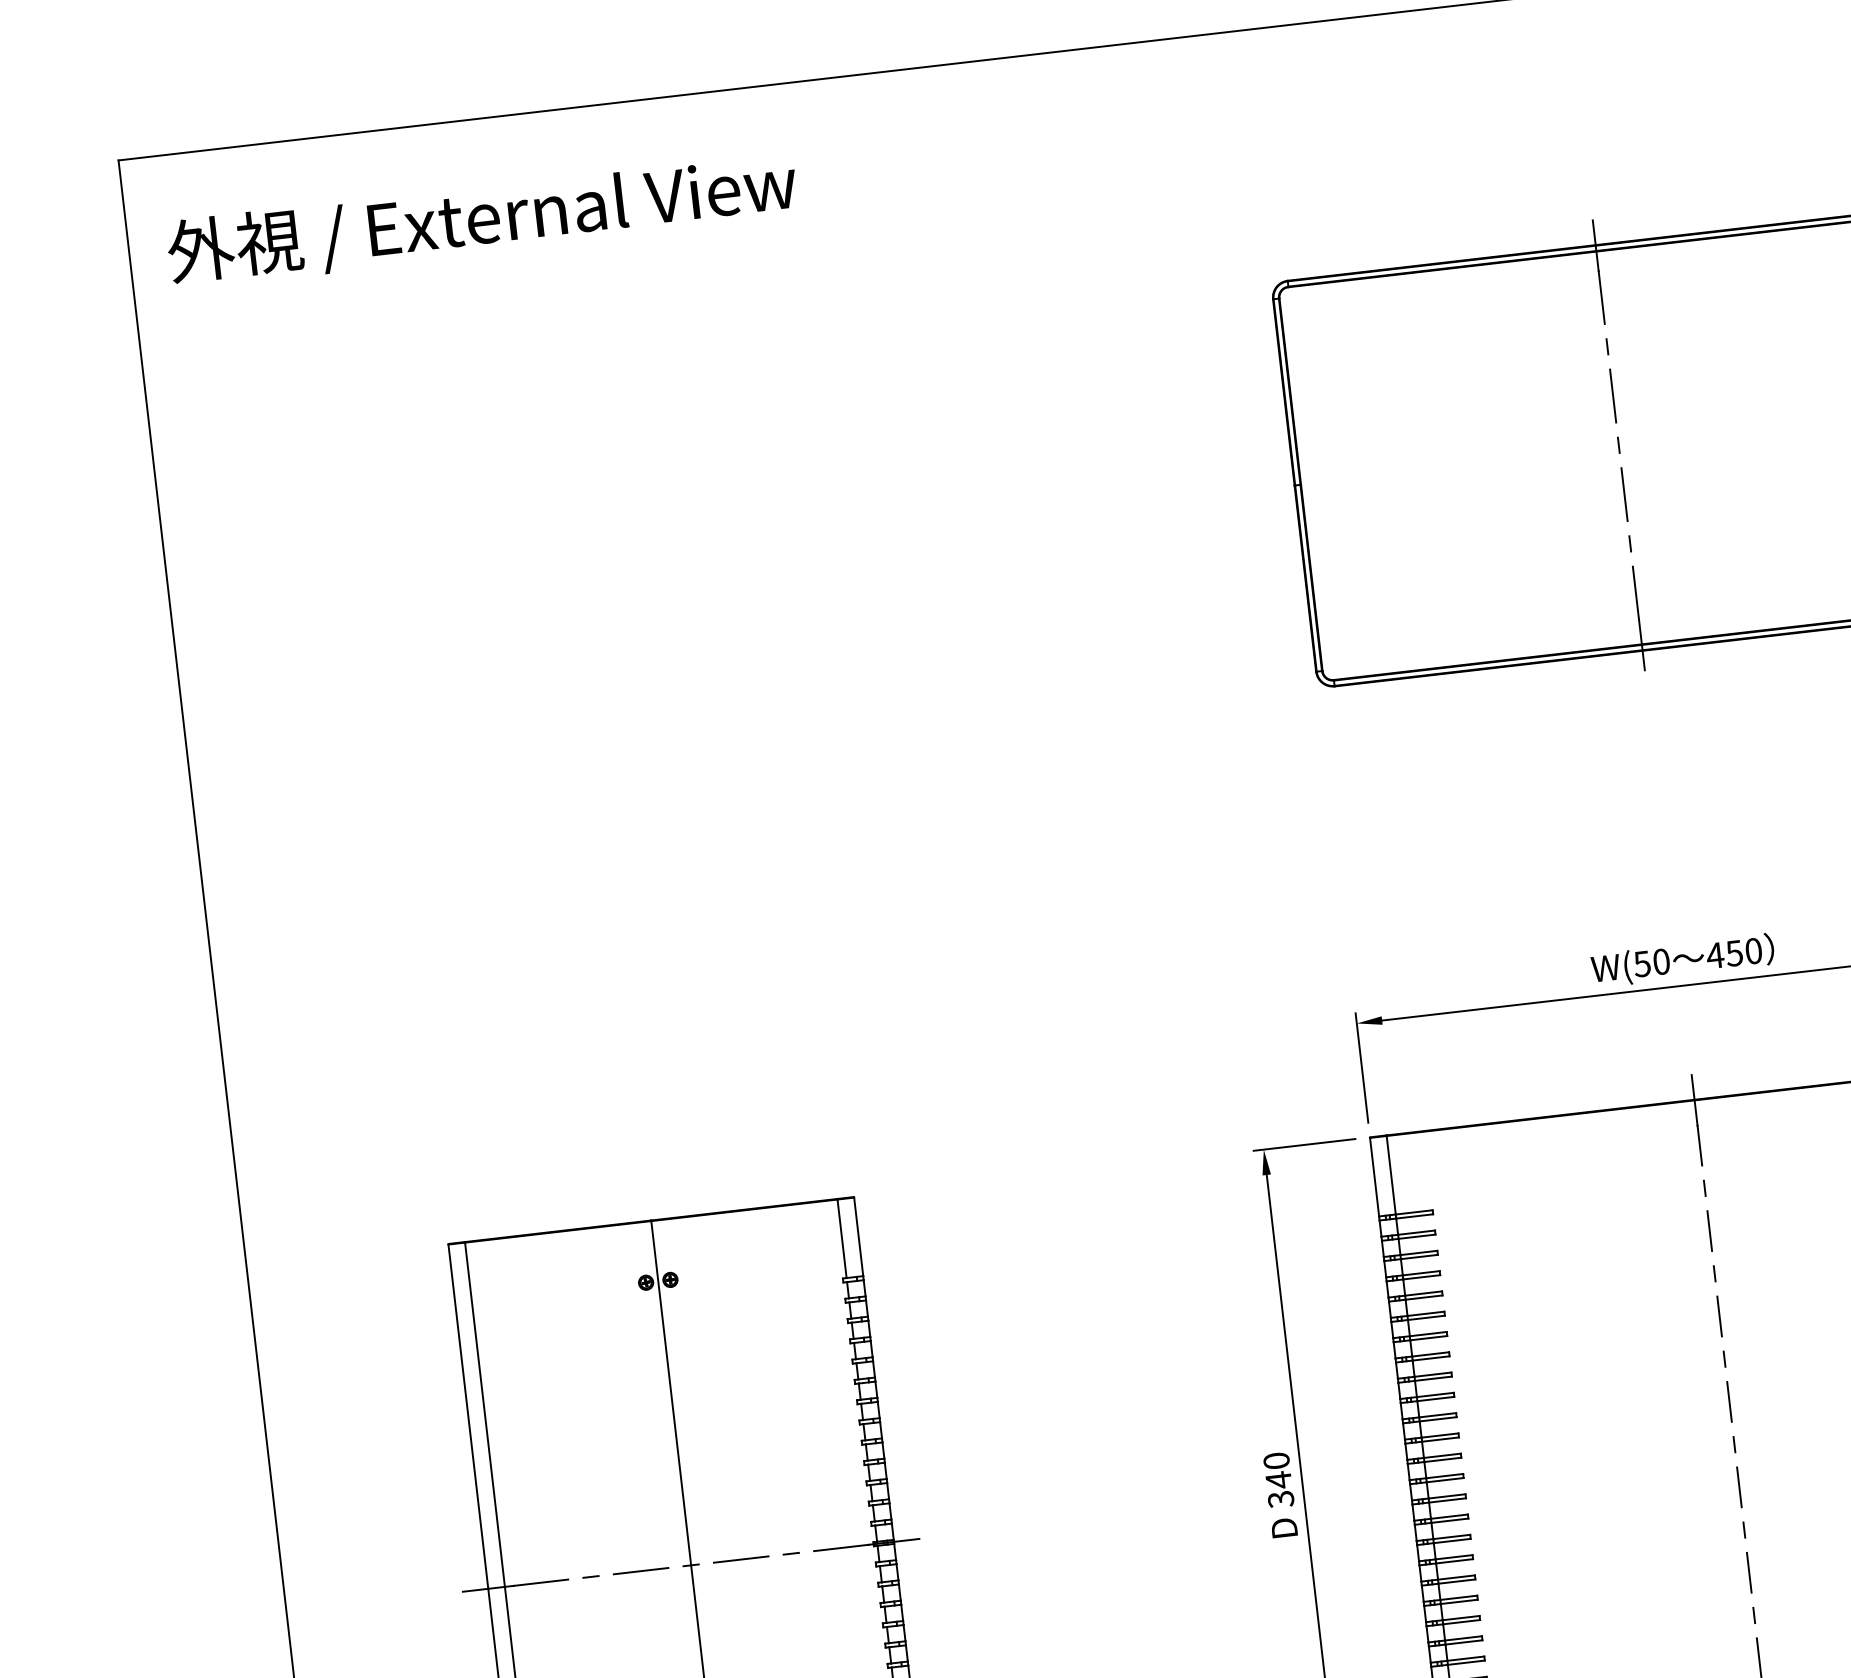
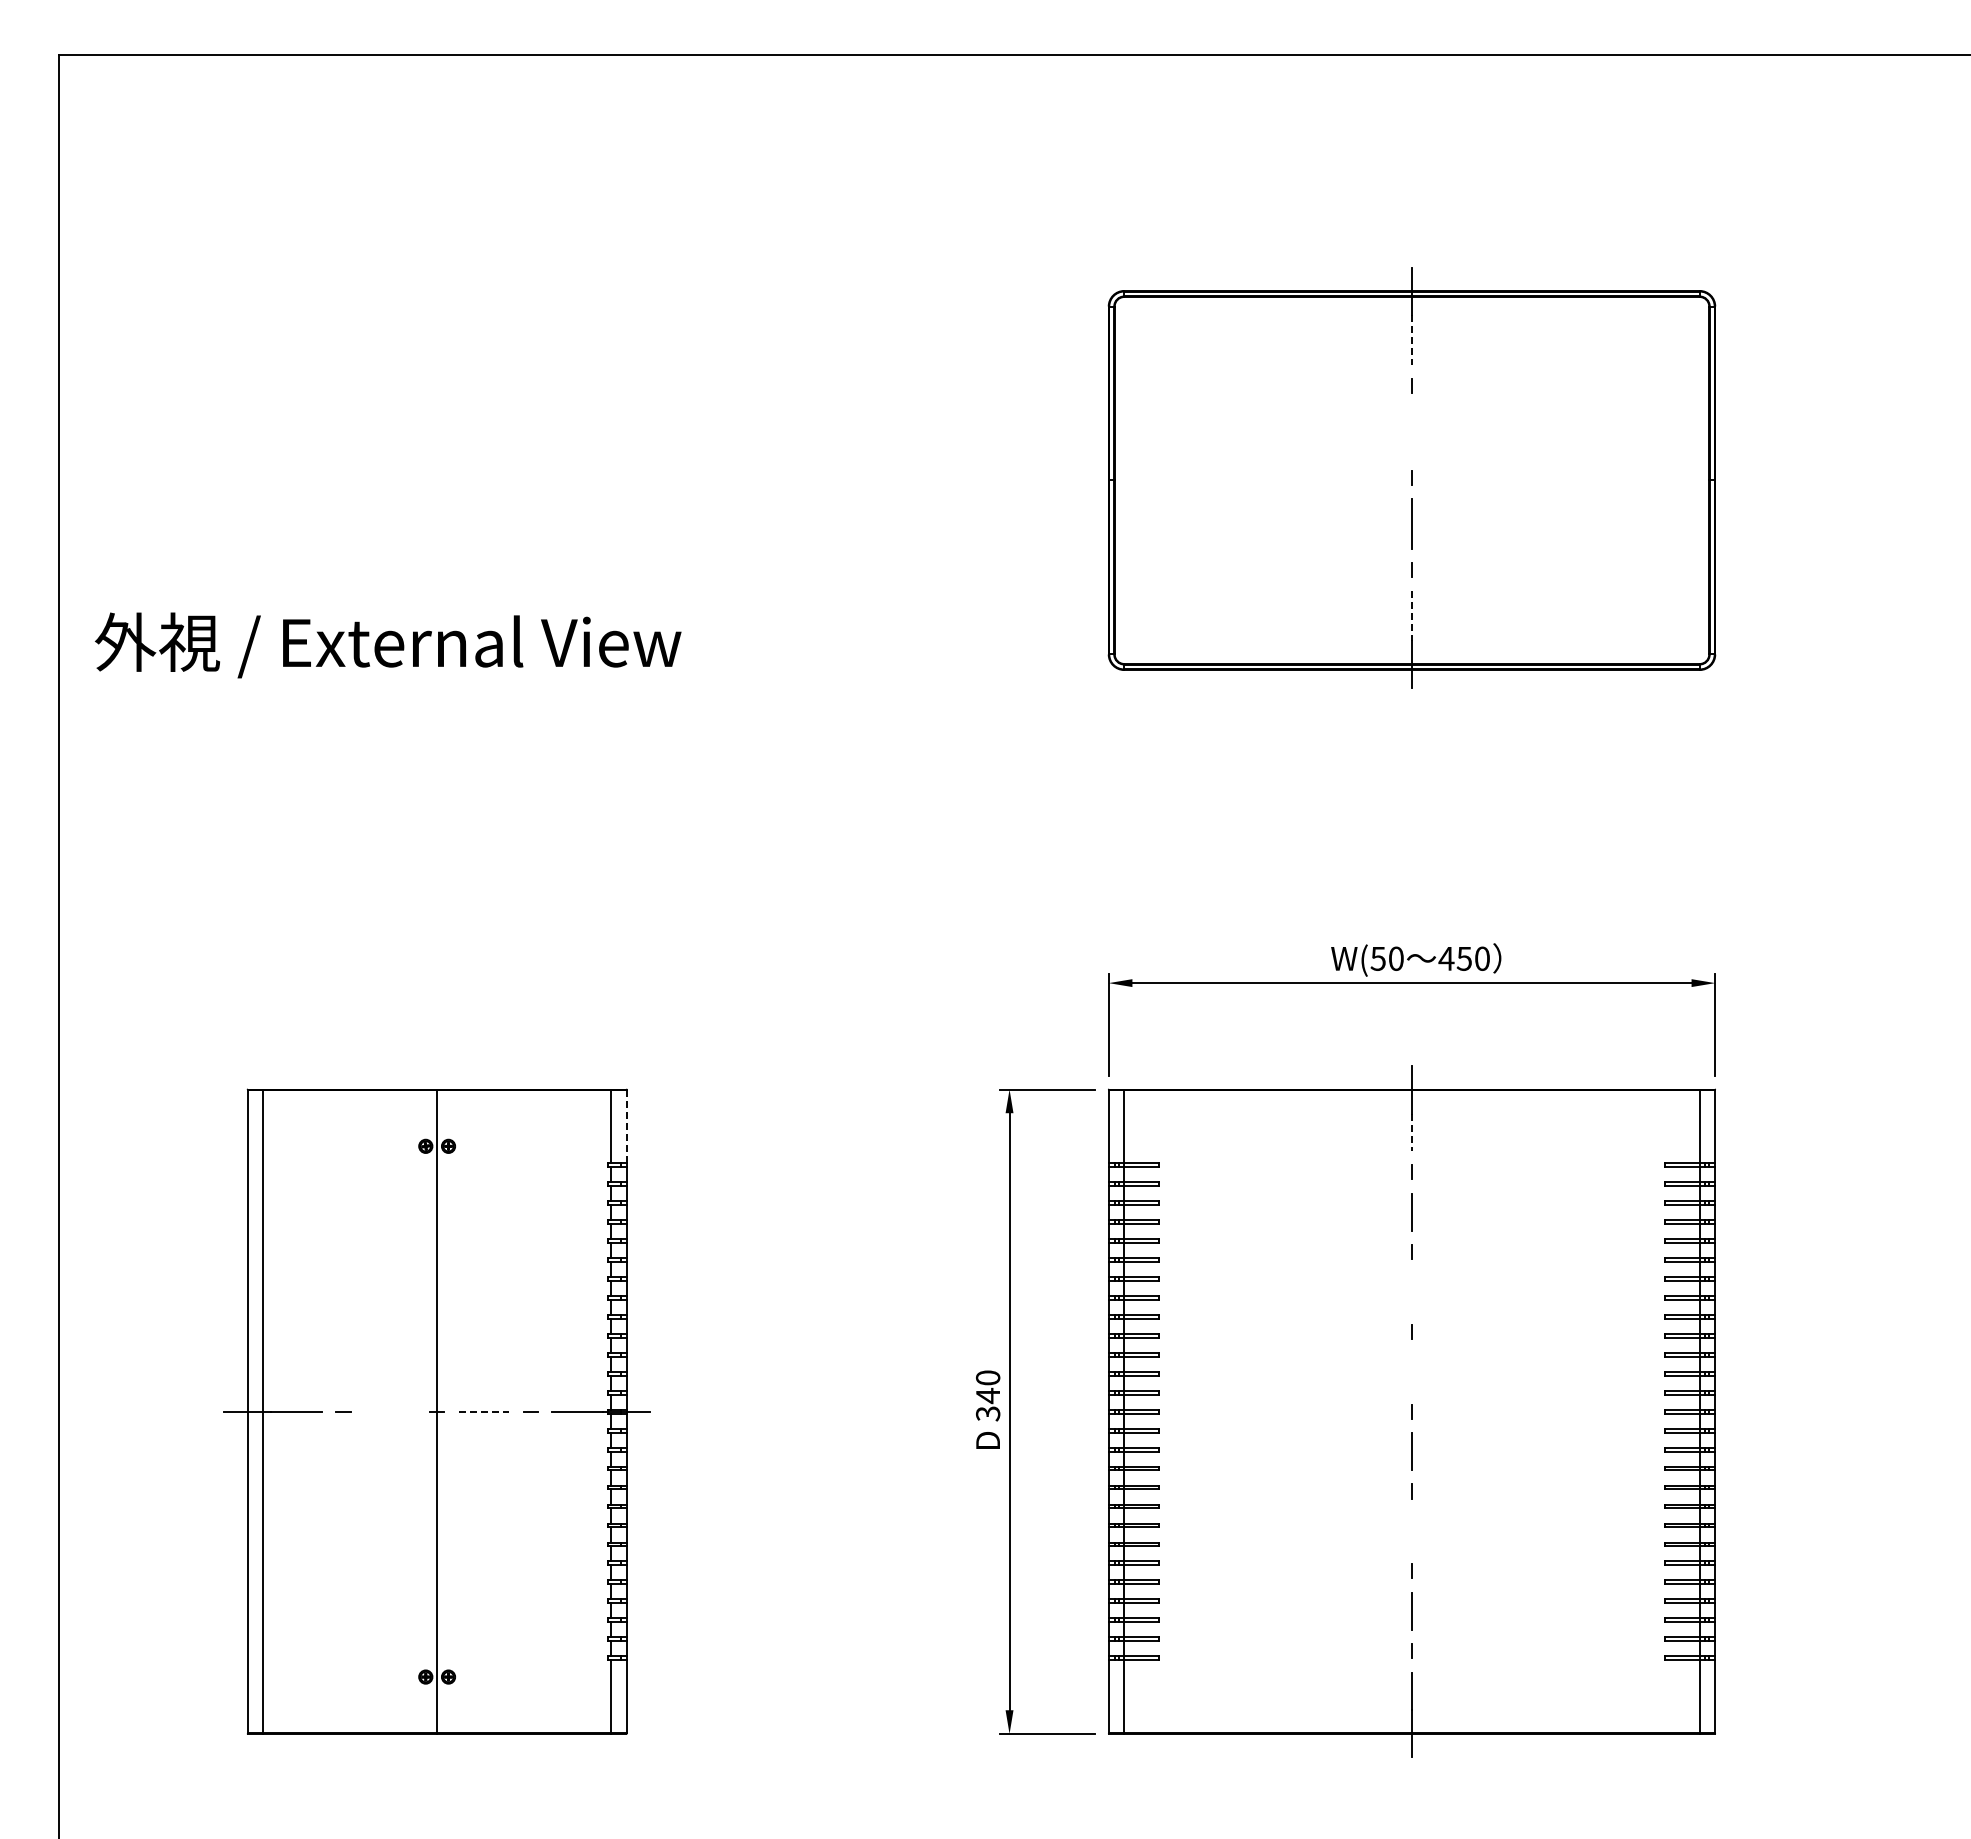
text: (482, 220) -> (388, 645), moved
line: (1601, 297) -> (1411, 339), solid -> dashed
line: (1612, 395) -> (1411, 431), removed
line: (1635, 593) -> (1411, 616), solid -> dashed
line: (1699, 1145) -> (1411, 1132), solid -> dashed
line: (858, 1236) -> (626, 1126), solid -> dashed
line: (1719, 1316) -> (1411, 1291), removed
line: (1728, 1401) -> (1411, 1371), removed
line: (741, 1559) -> (484, 1411), solid -> dashed
line: (640, 1571) -> (389, 1411), removed
line: (1748, 1572) -> (1411, 1531), removed

